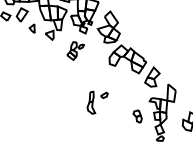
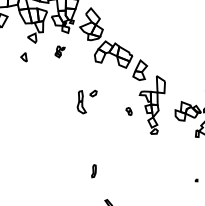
part: (31, 28) -> (23, 57), moved
part: (75, 50) -> (59, 51), size x0.6
part: (137, 116) -> (128, 111), size x0.6

